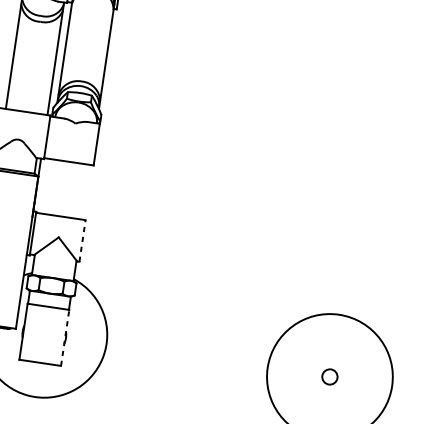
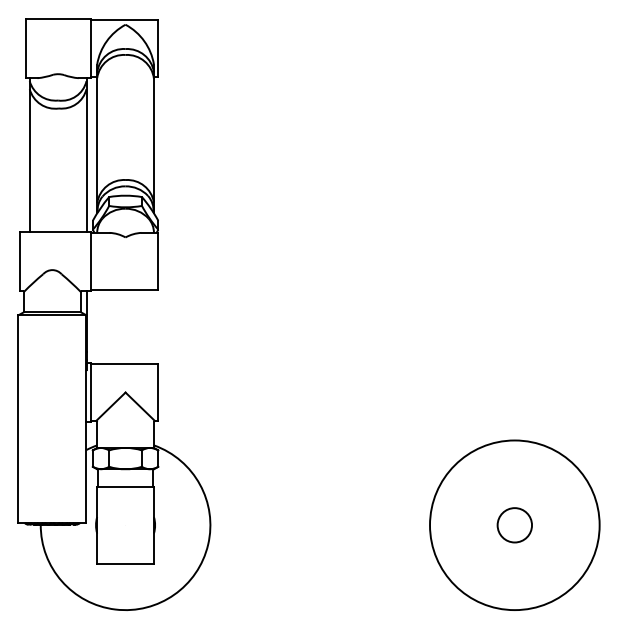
line: (82, 240) -> (158, 392), dashed -> solid
line: (64, 337) -> (153, 524), dashed -> solid
circle: (329, 377) -> (514, 525), size x1.67

